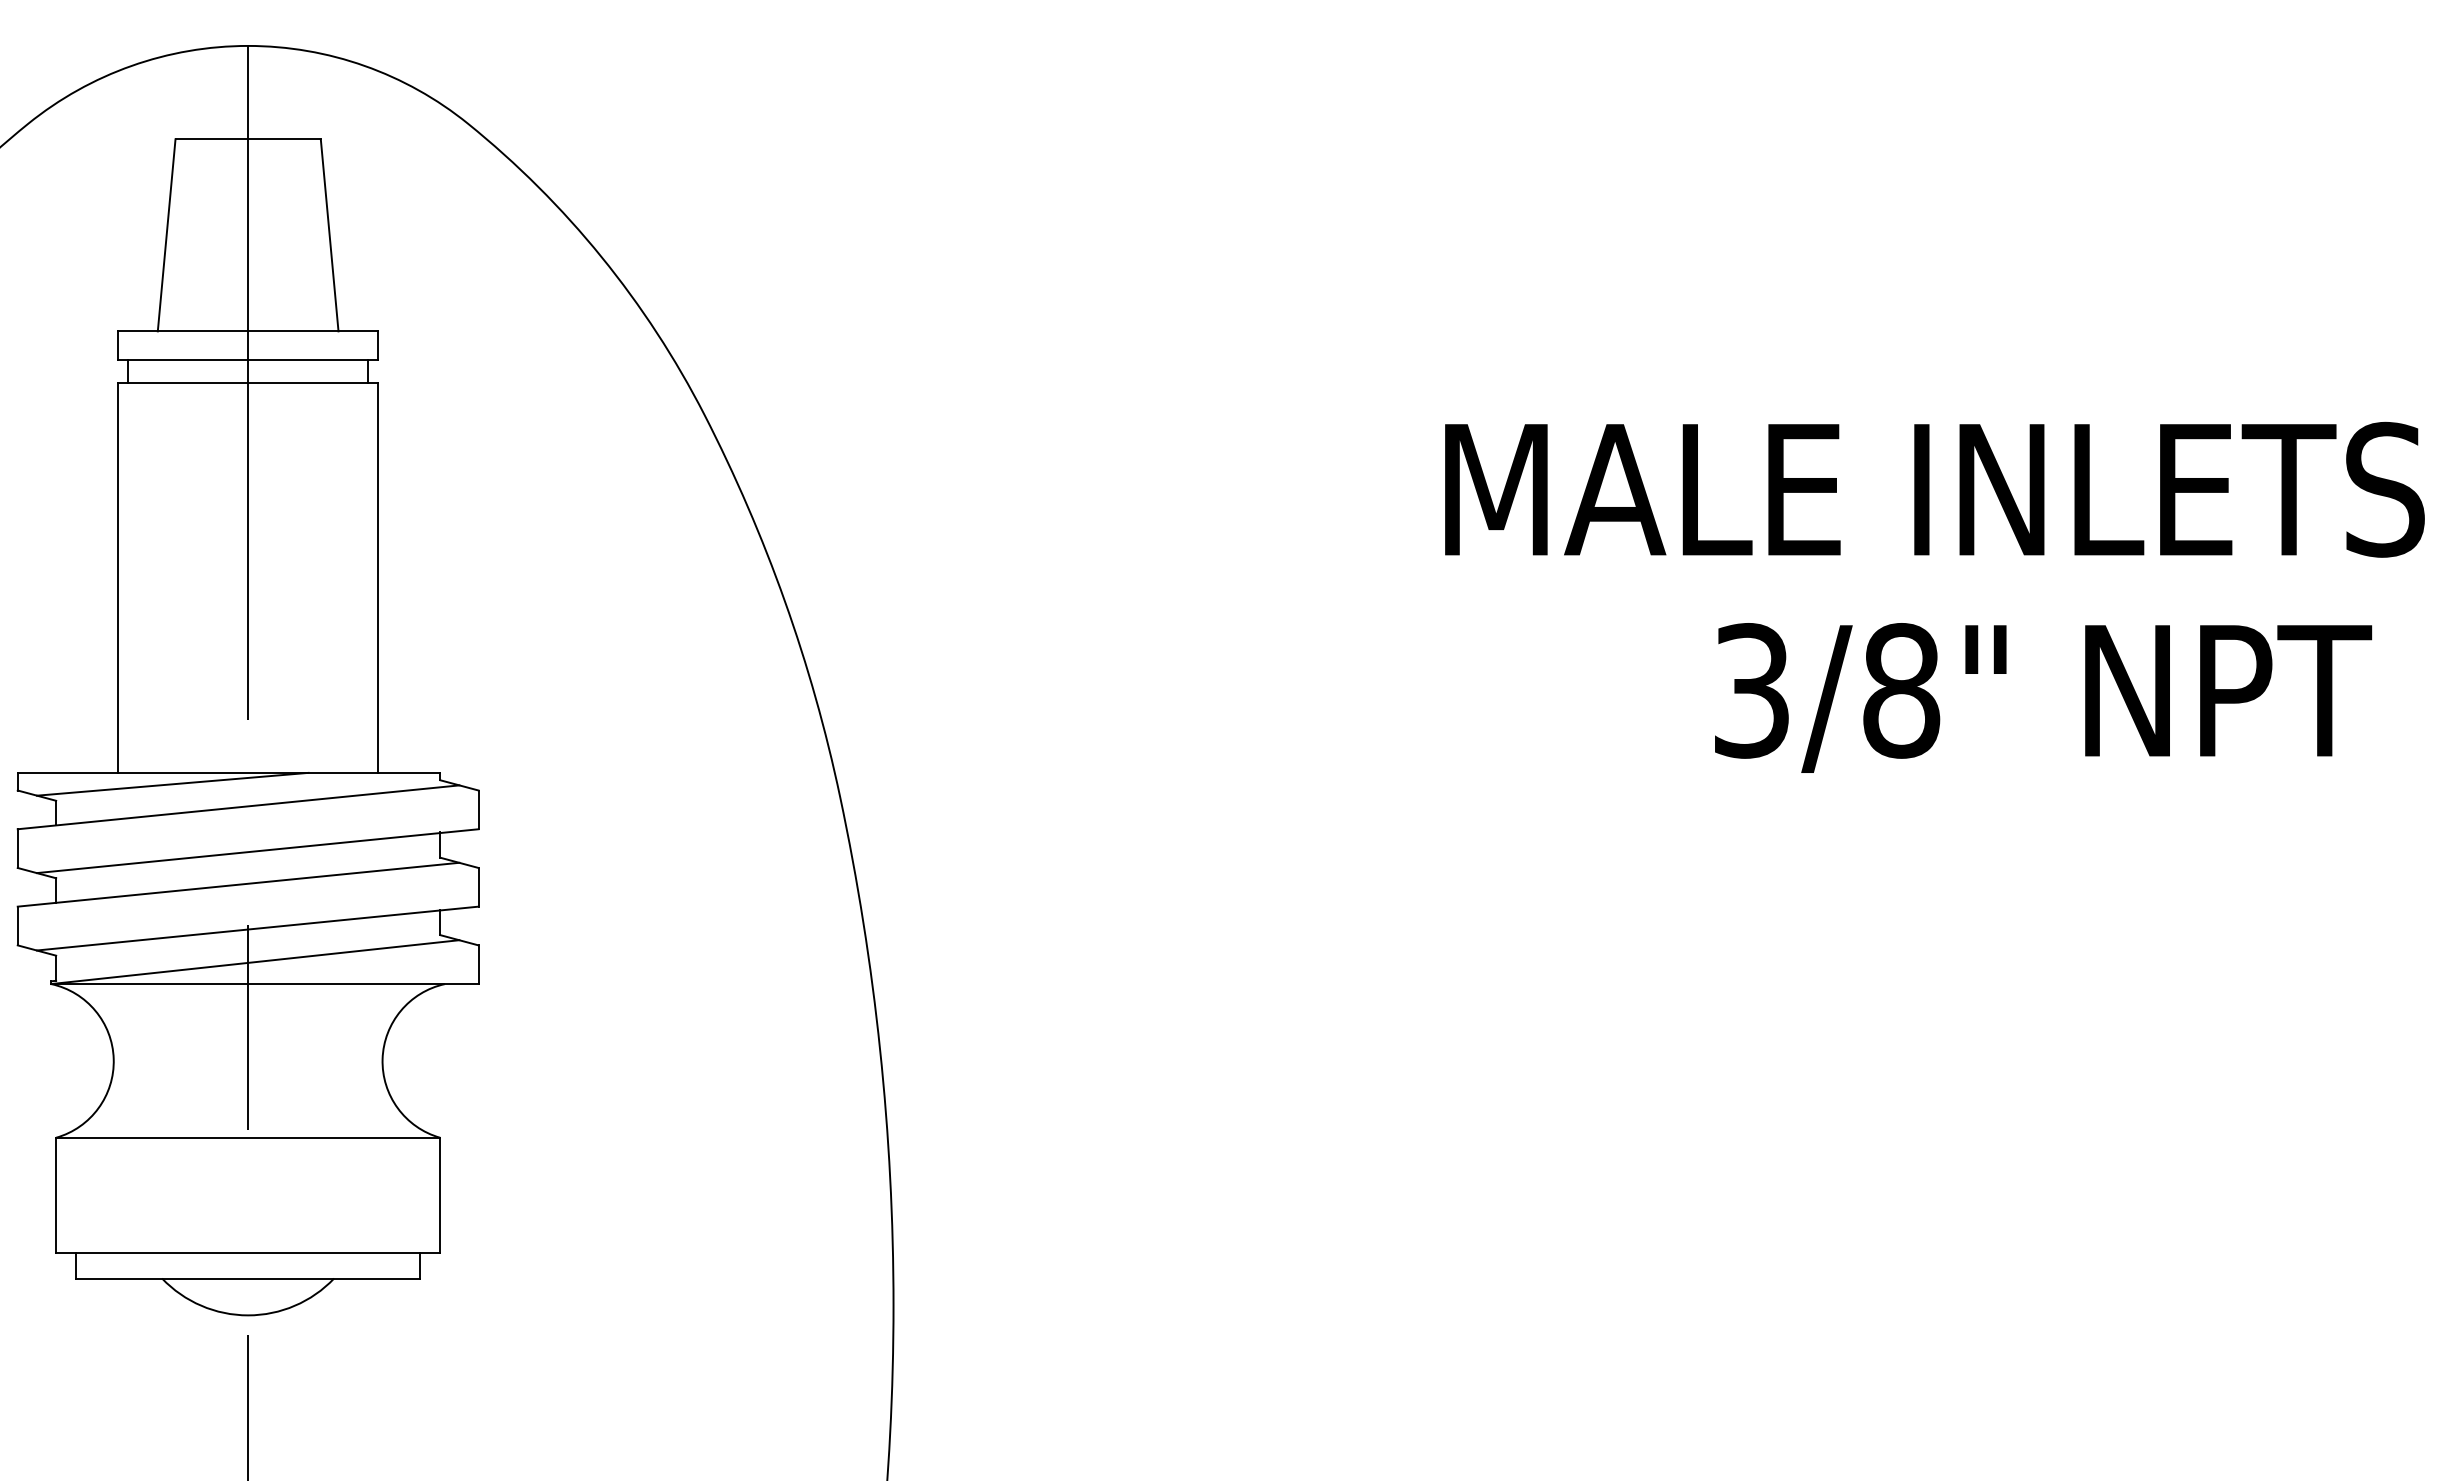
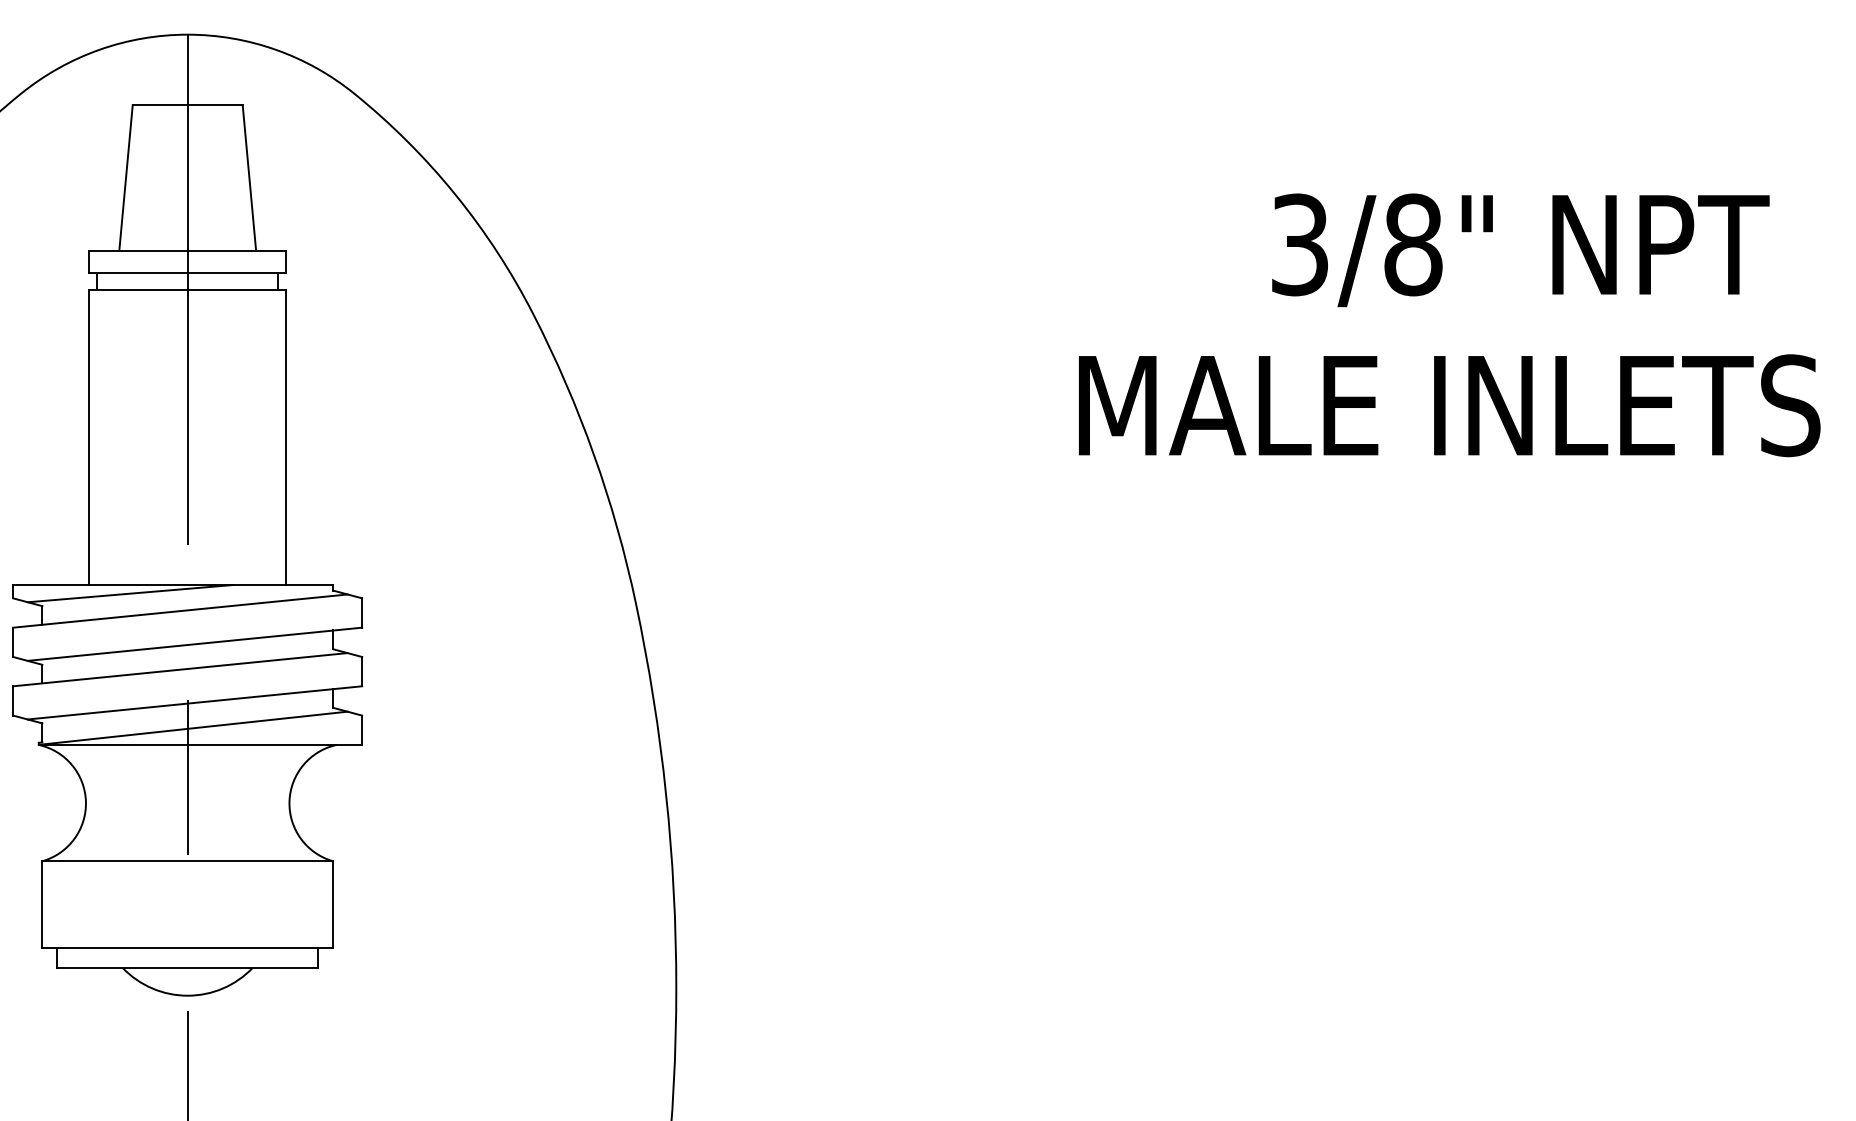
text: (1934, 489) -> (1449, 405), moved
text: (2042, 698) -> (1520, 250), moved

